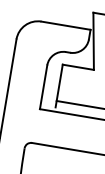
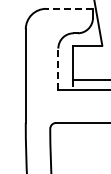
line: (66, 25) -> (69, 8), solid -> dashed
line: (43, 87) -> (58, 69), solid -> dashed

